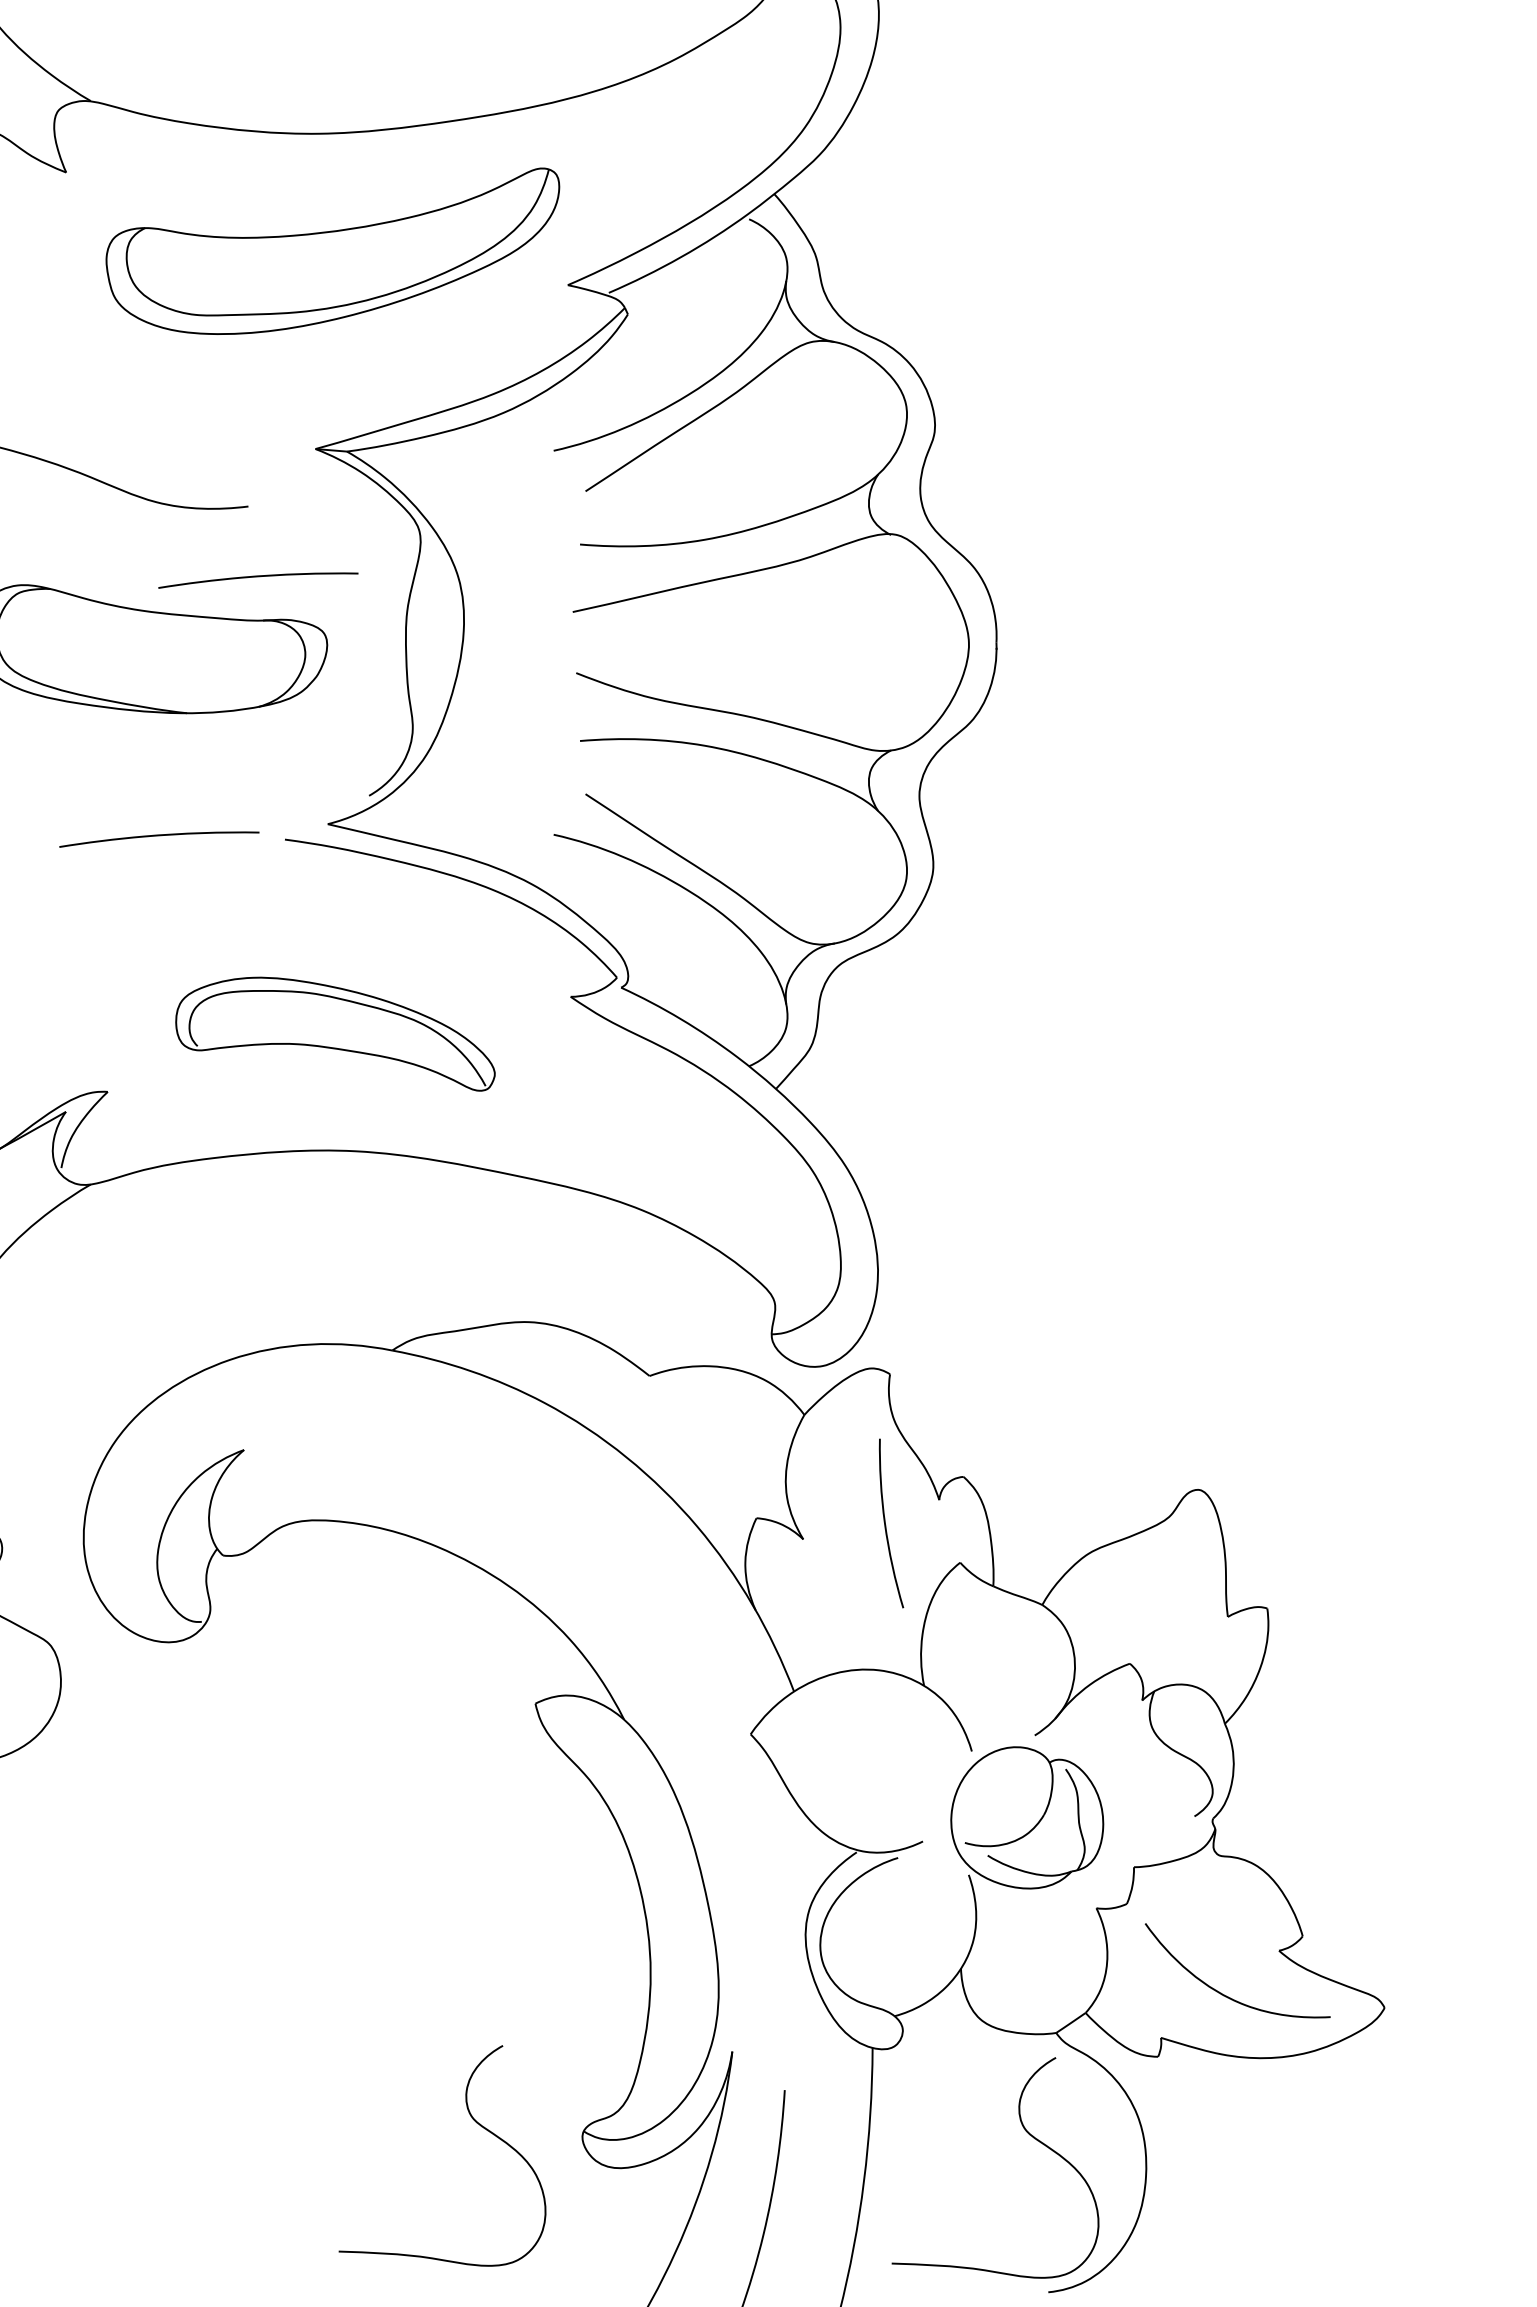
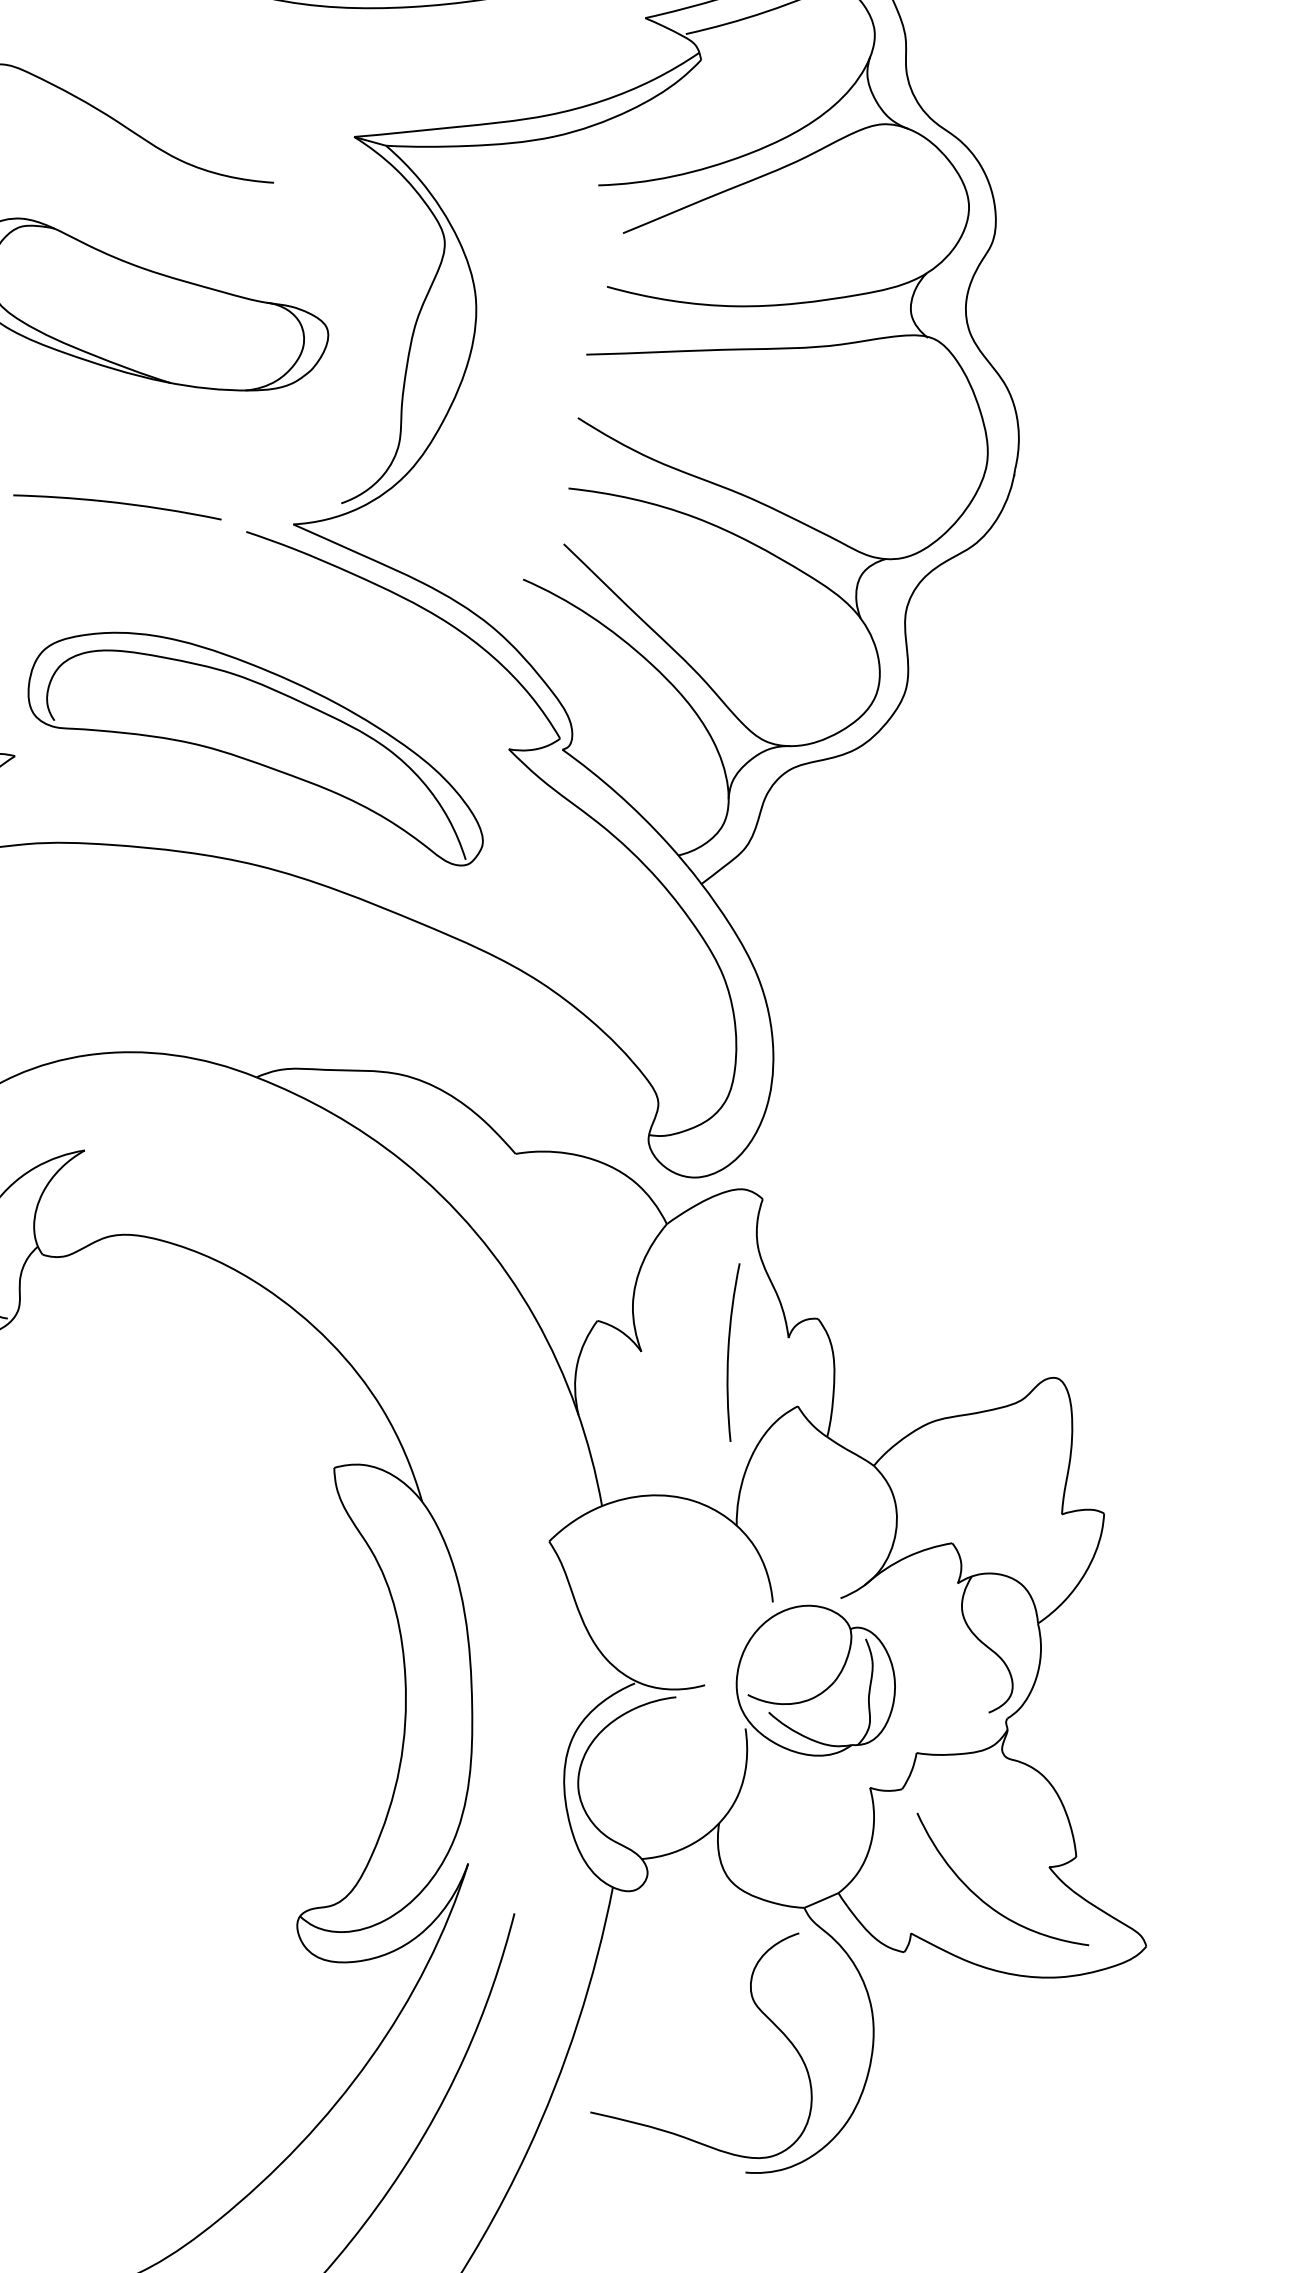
curve: (258, 577) -> (270, 257), removed
part: (335, 1033) -> (260, 740), size x1.43
curve: (475, 2122) -> (190, 1886), removed

